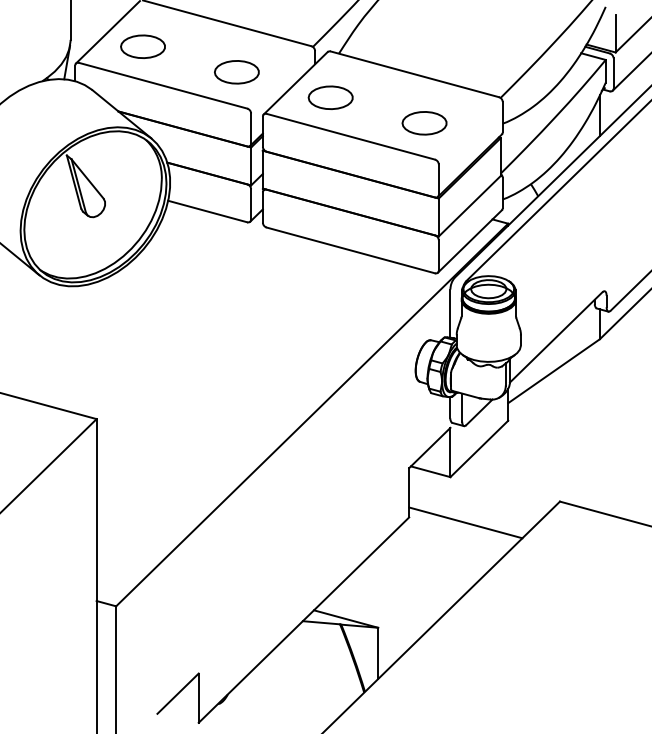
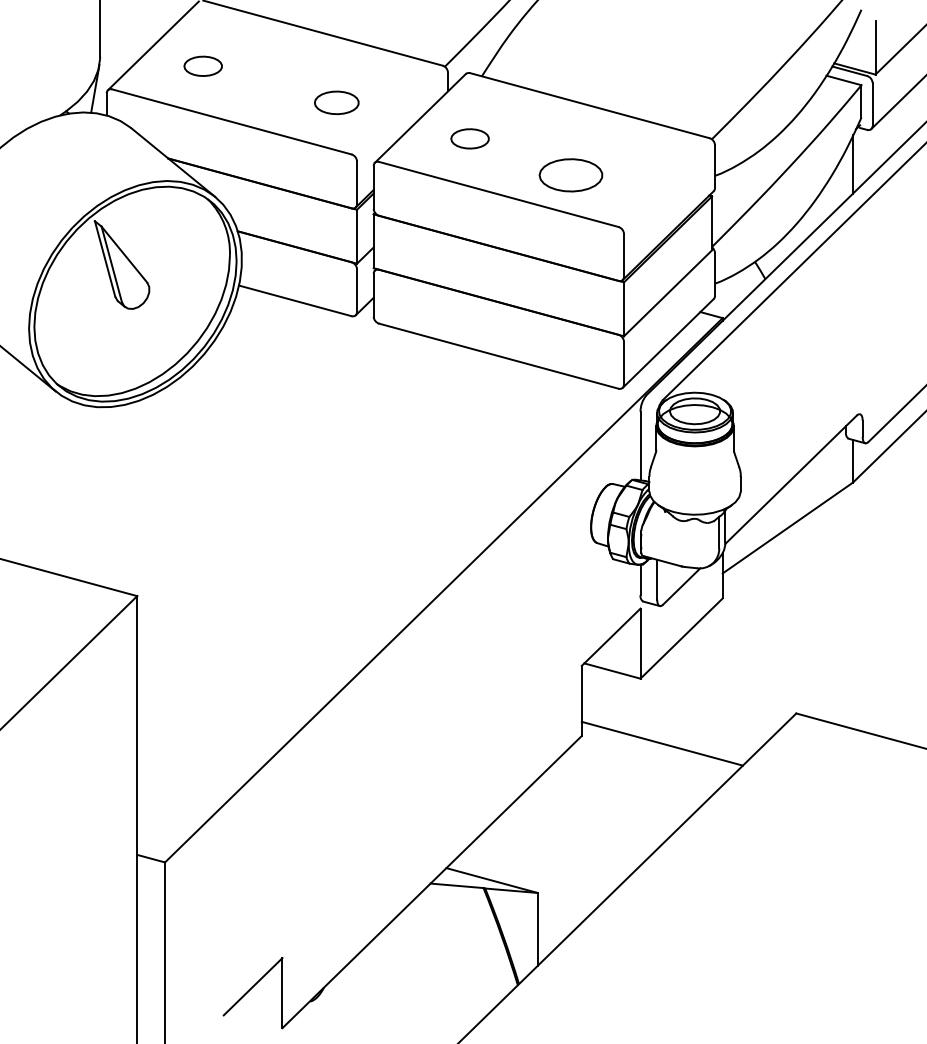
part: (142, 46) -> (202, 66), size x0.6
part: (236, 72) -> (336, 103), size x0.7
part: (330, 97) -> (469, 138), size x0.6
part: (424, 123) -> (570, 175), moved

